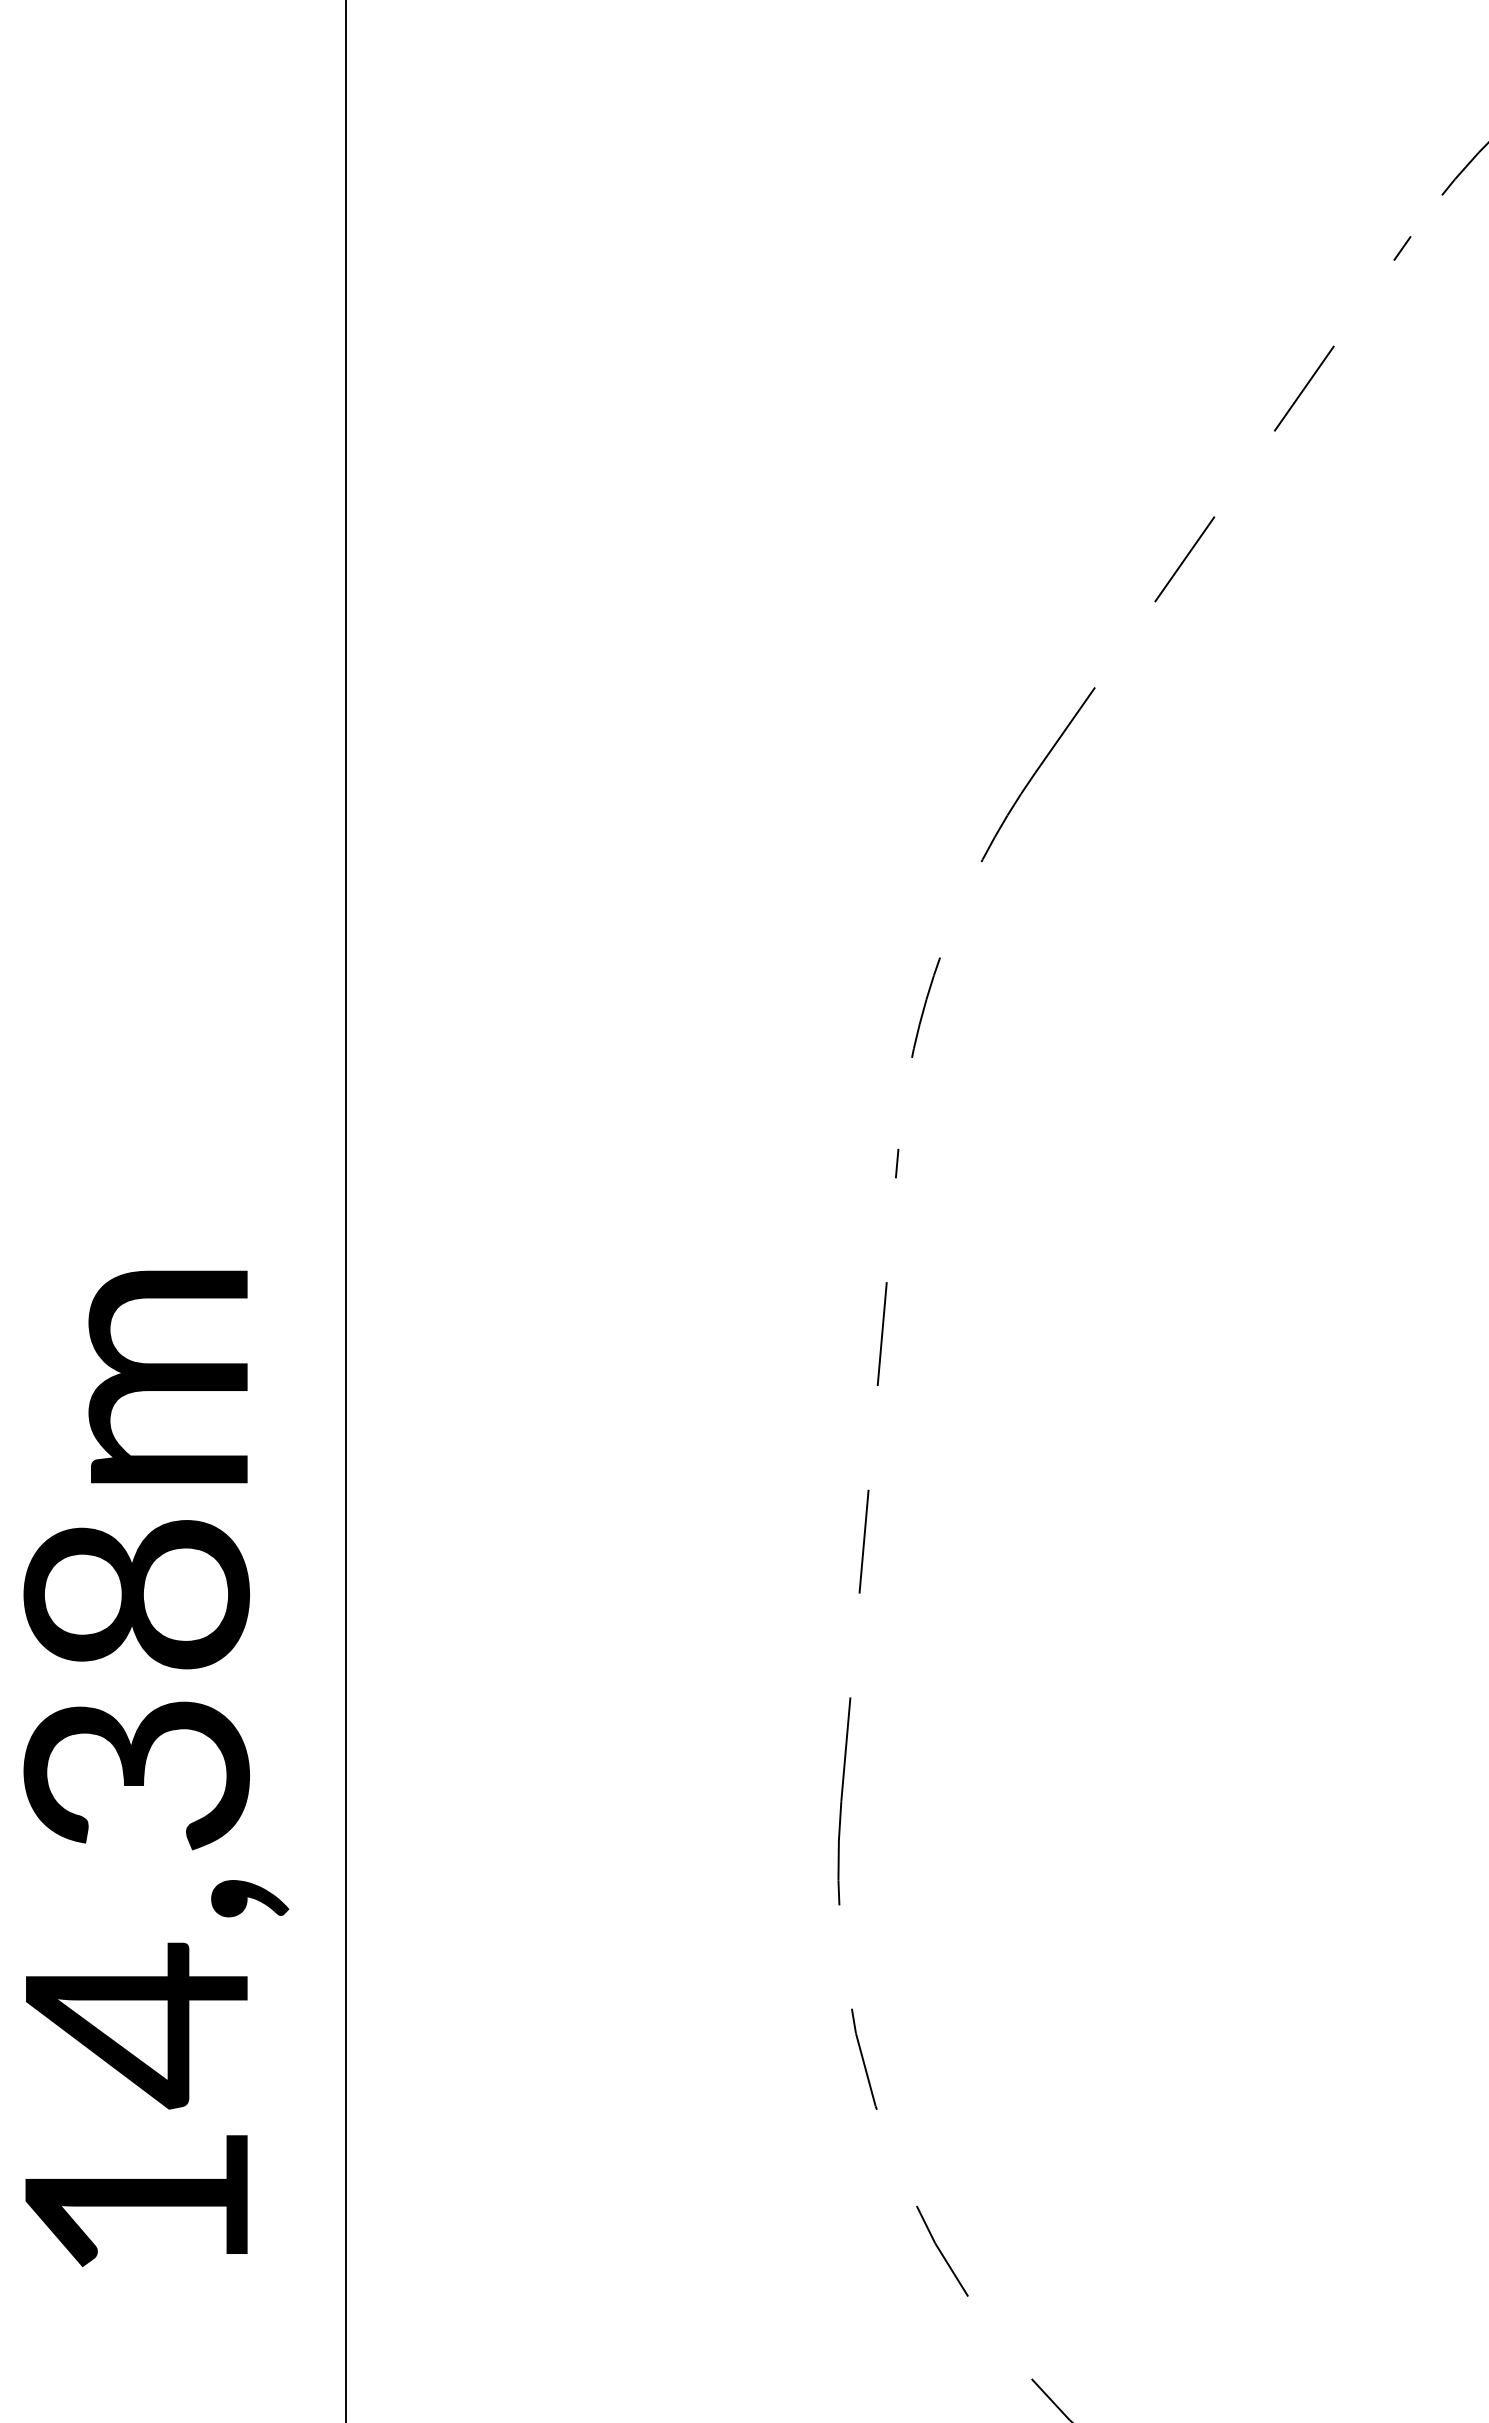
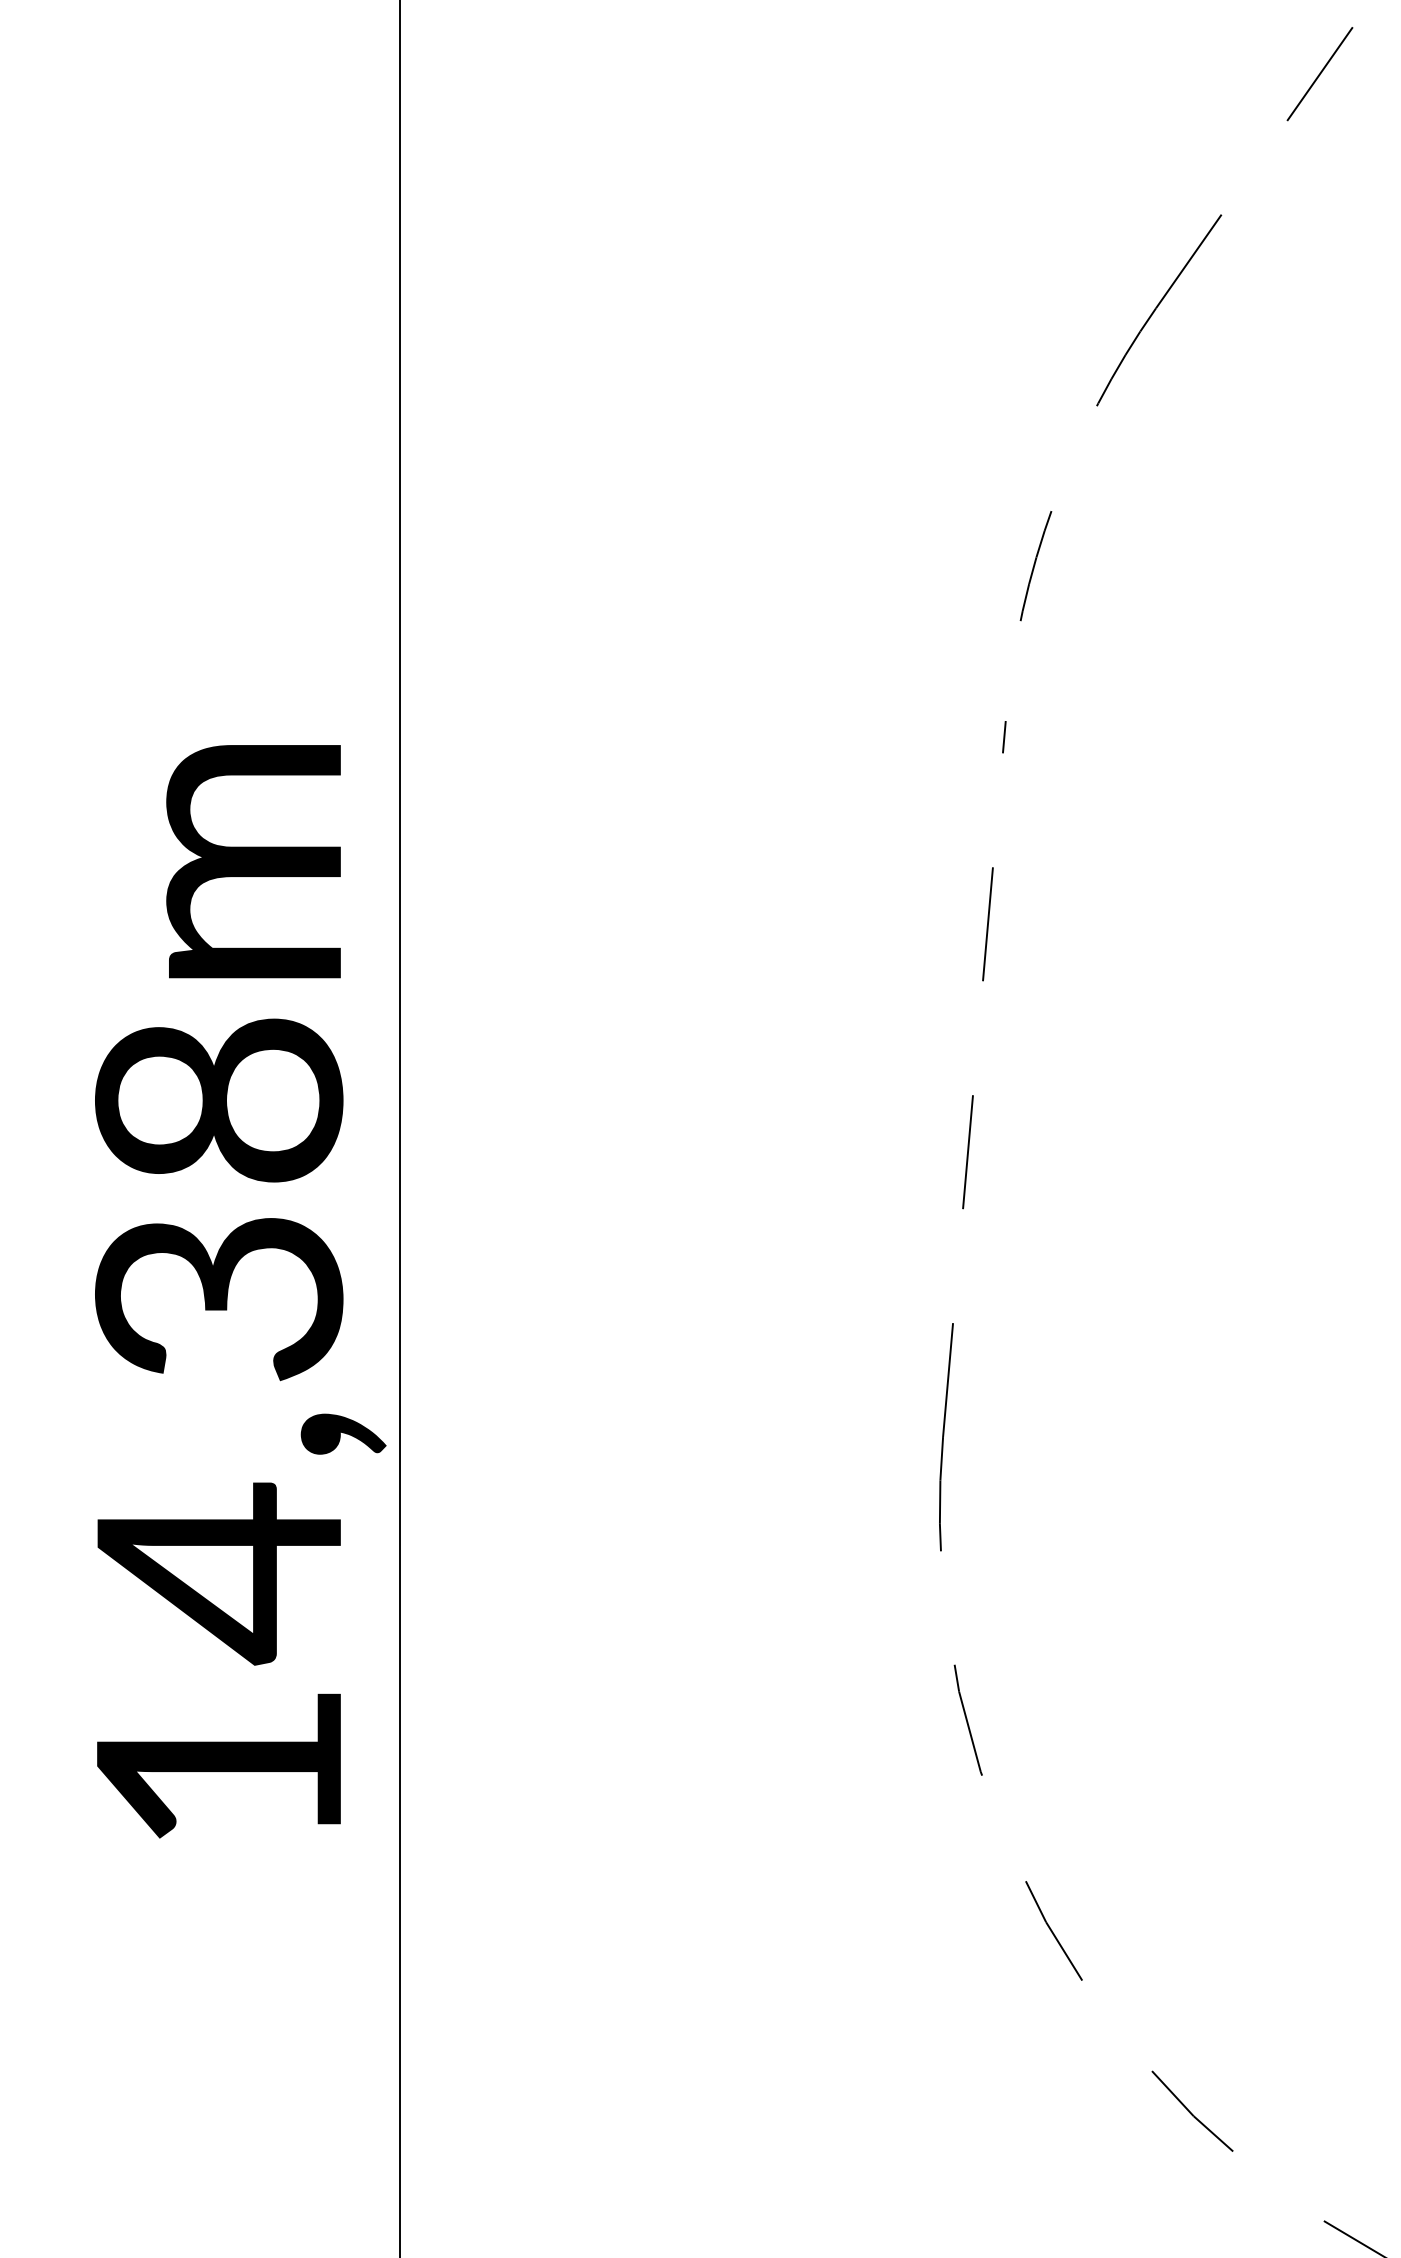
text: (156, 1768) -> (240, 1291), moved

